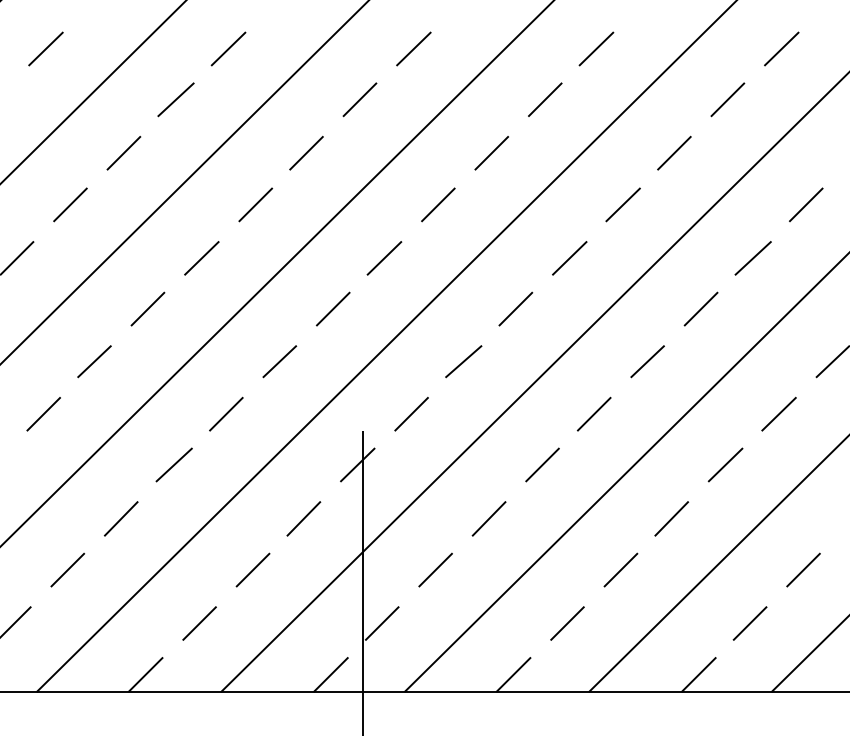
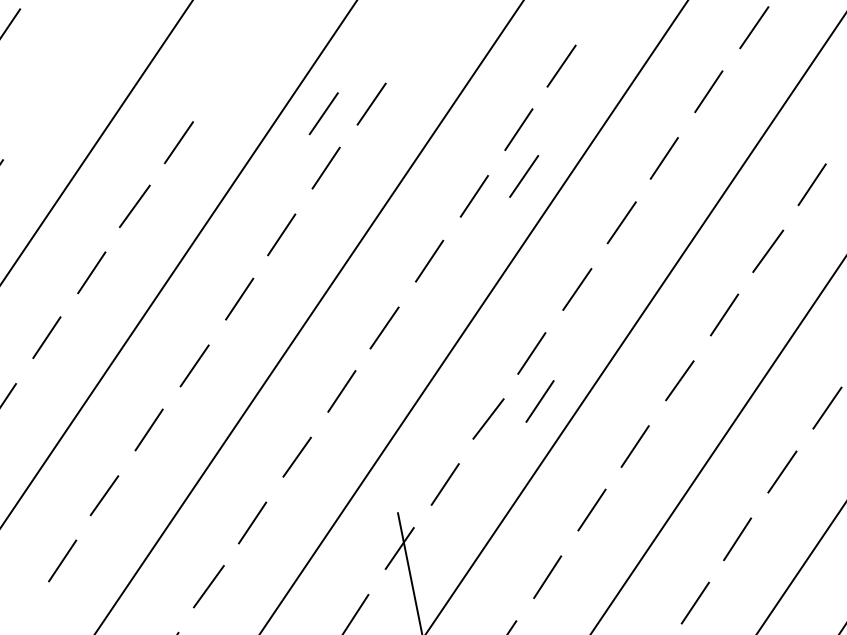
line: (367, 48) -> (323, 113), added
line: (541, 143) -> (524, 175), added
line: (514, 354) -> (539, 400), added

